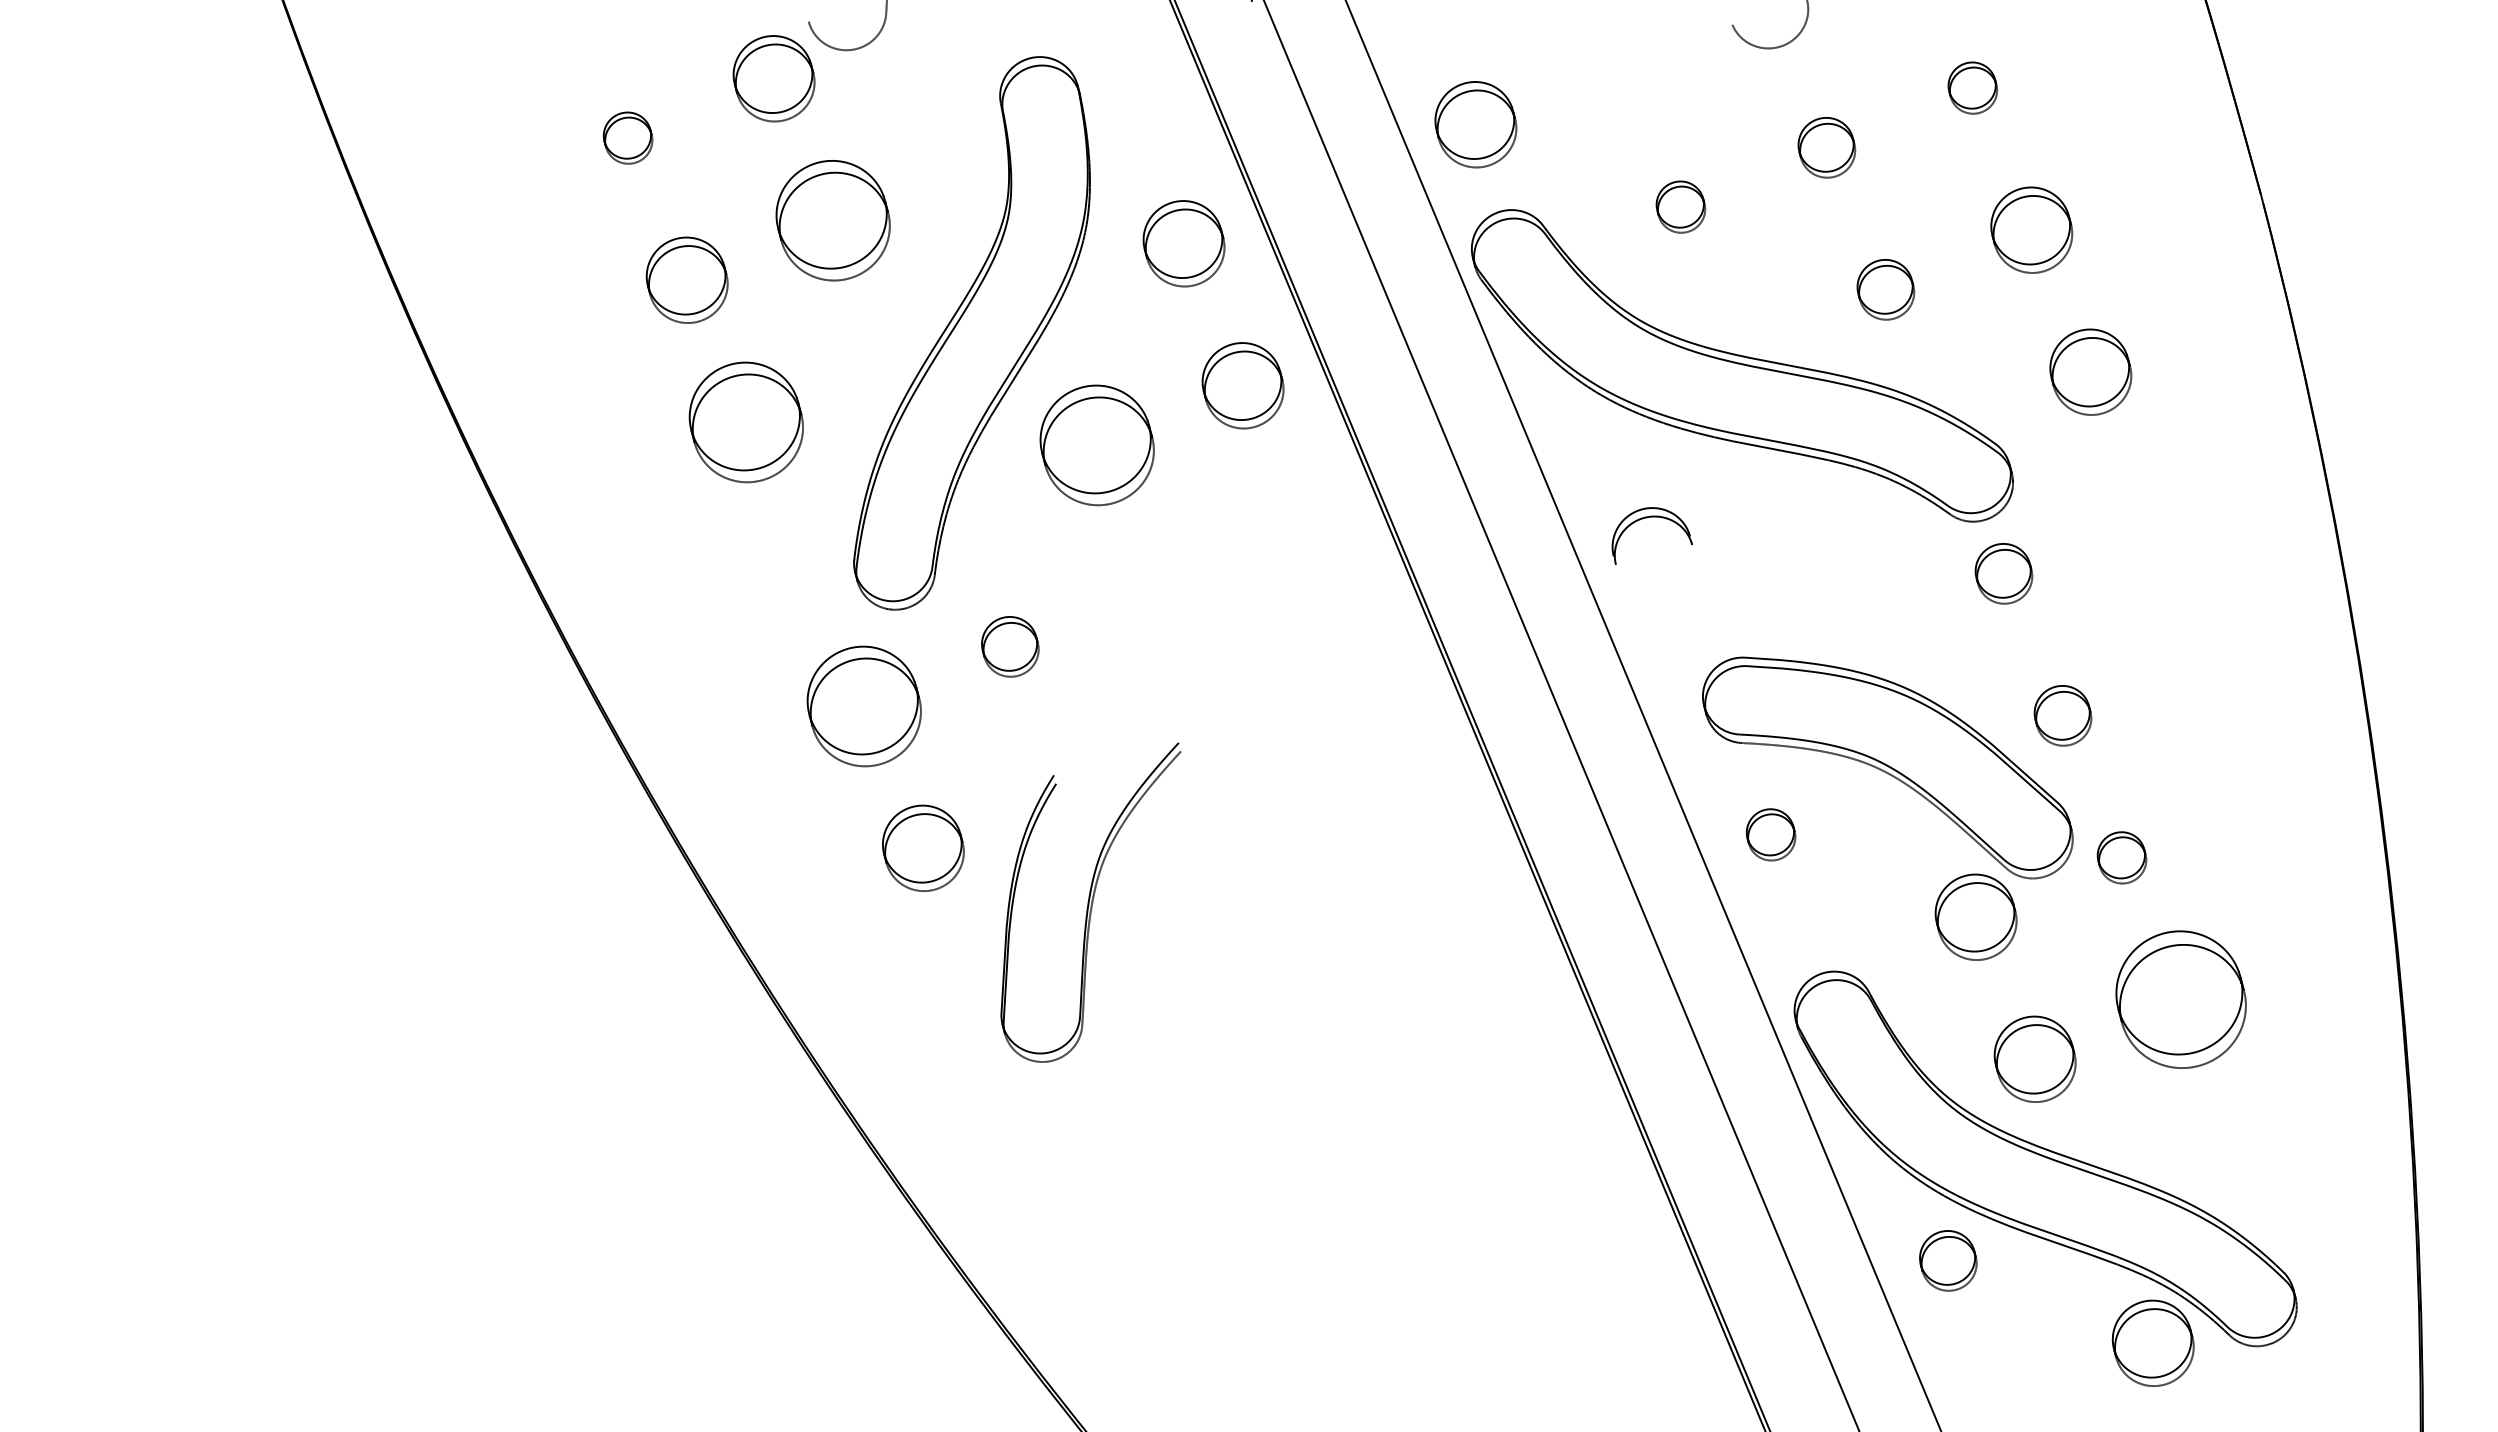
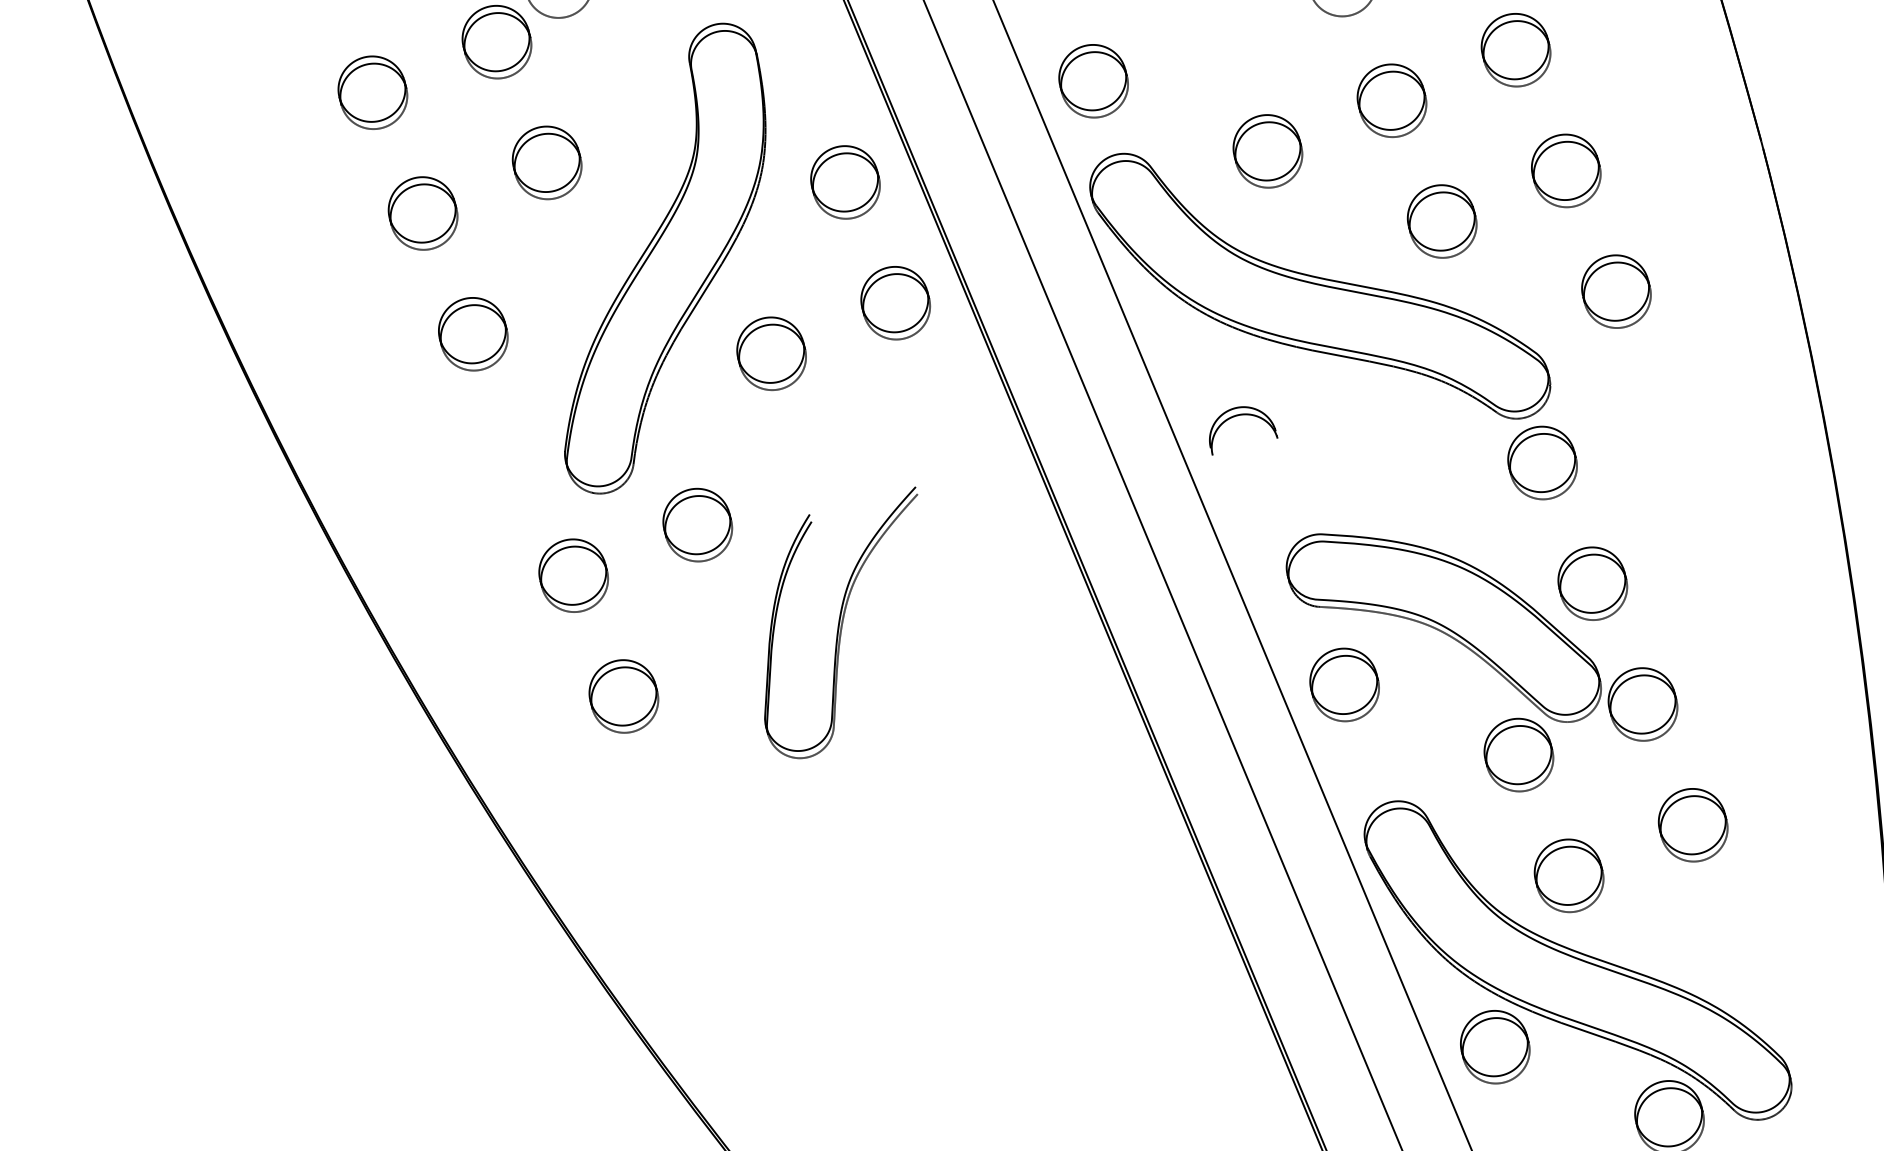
part: (1972, 87) -> (1515, 49), size x1.67
part: (627, 137) -> (372, 92), size x1.67
part: (1826, 147) -> (1391, 100), size x1.43
part: (1680, 206) -> (1267, 150), size x1.67
part: (832, 220) -> (546, 162), size x0.71
part: (1885, 289) -> (1441, 221), size x1.43
part: (745, 421) -> (472, 333), size x0.71
part: (1096, 444) -> (771, 353), size x0.71
part: (2003, 573) -> (1542, 462), size x1.43
part: (1010, 646) -> (697, 524), size x1.43
part: (864, 705) -> (573, 575), size x0.71
part: (2062, 715) -> (1592, 583), size x1.43
part: (1770, 834) -> (1344, 684), size x1.67
part: (2121, 857) -> (1642, 704), size x1.67
part: (1090, 902) -> (840, 622), moved
part: (2180, 999) -> (1692, 824), size x0.62
part: (1948, 1260) -> (1495, 1046), size x1.43

